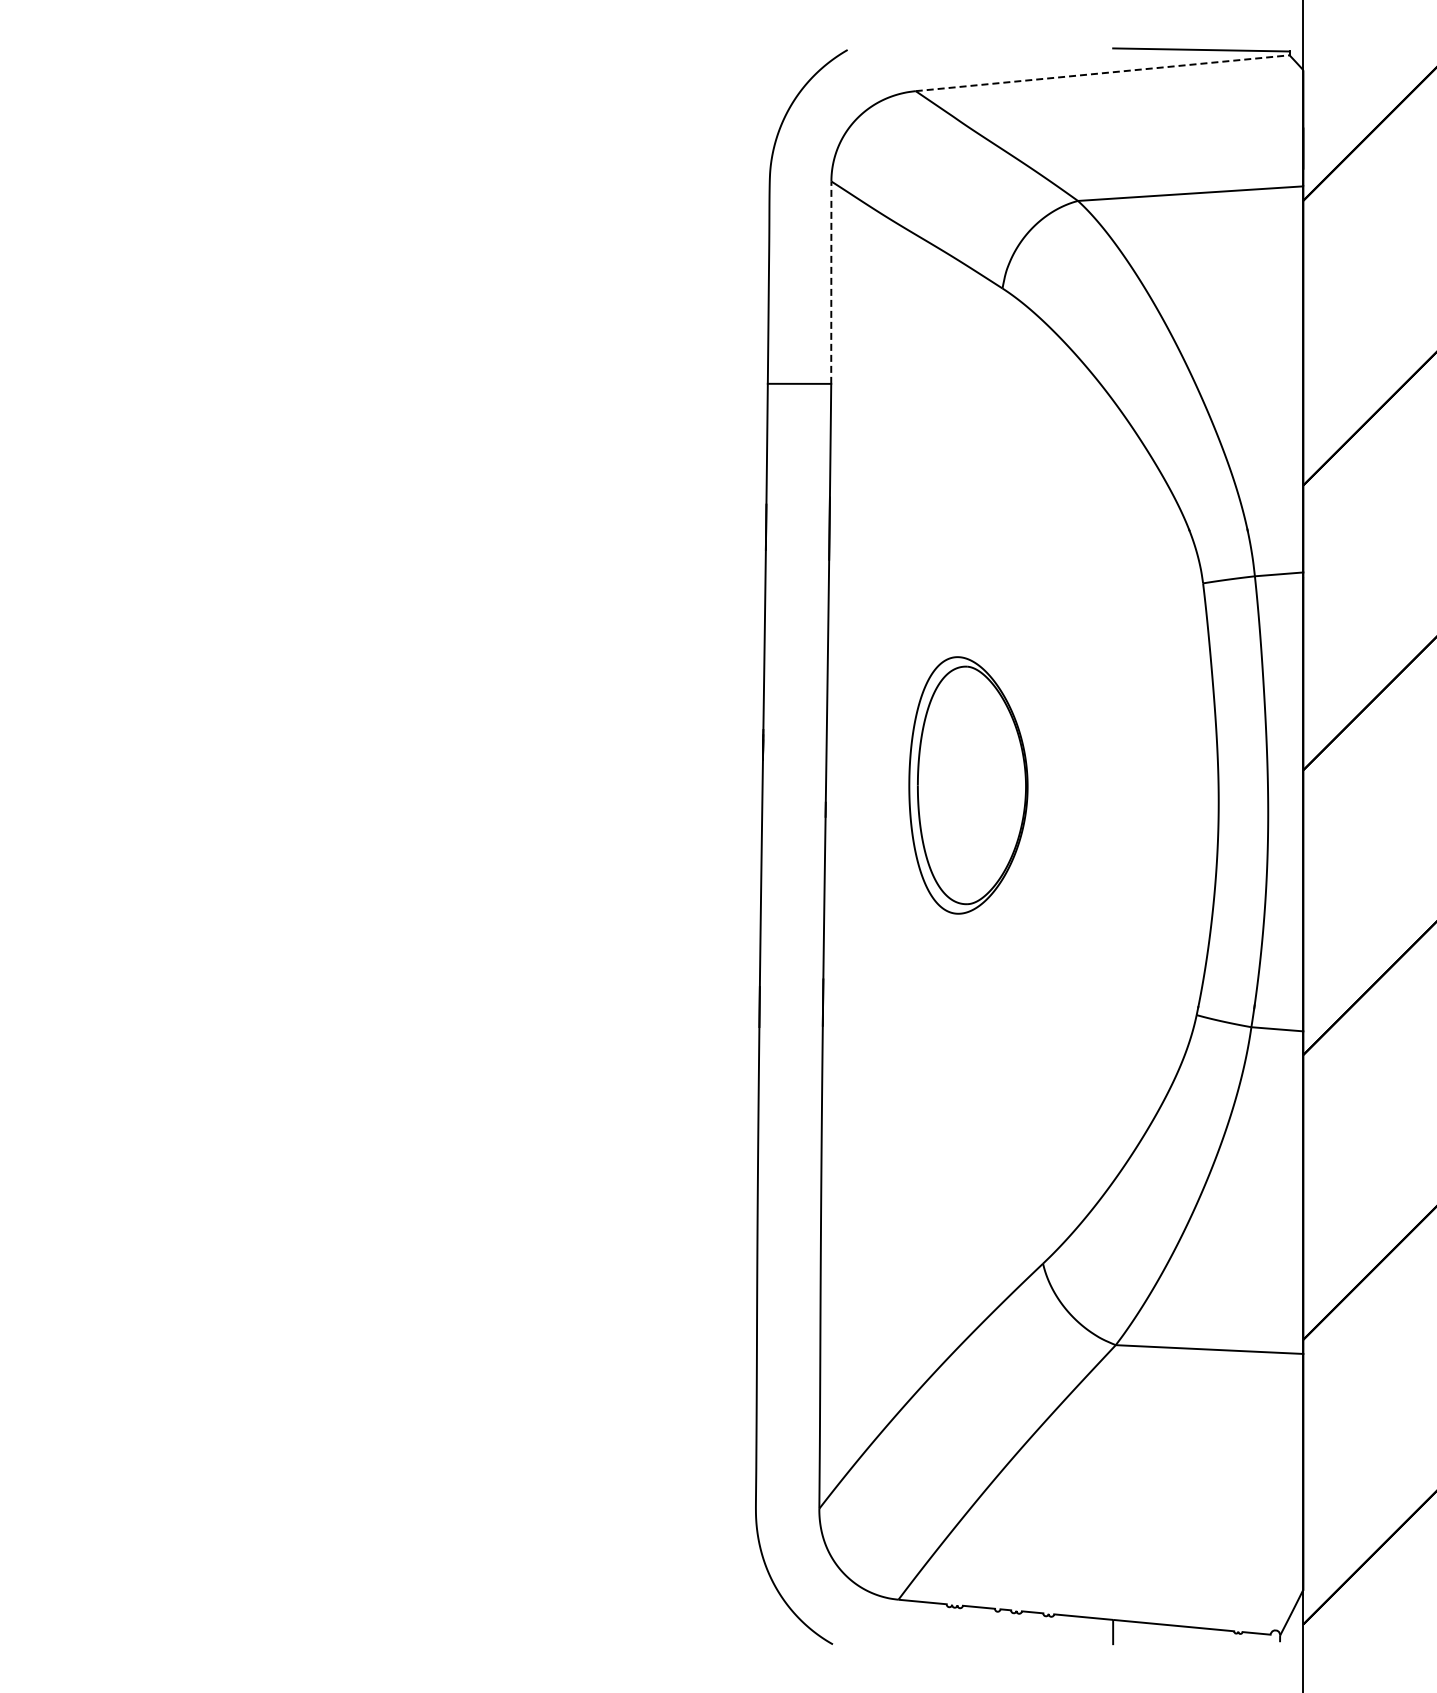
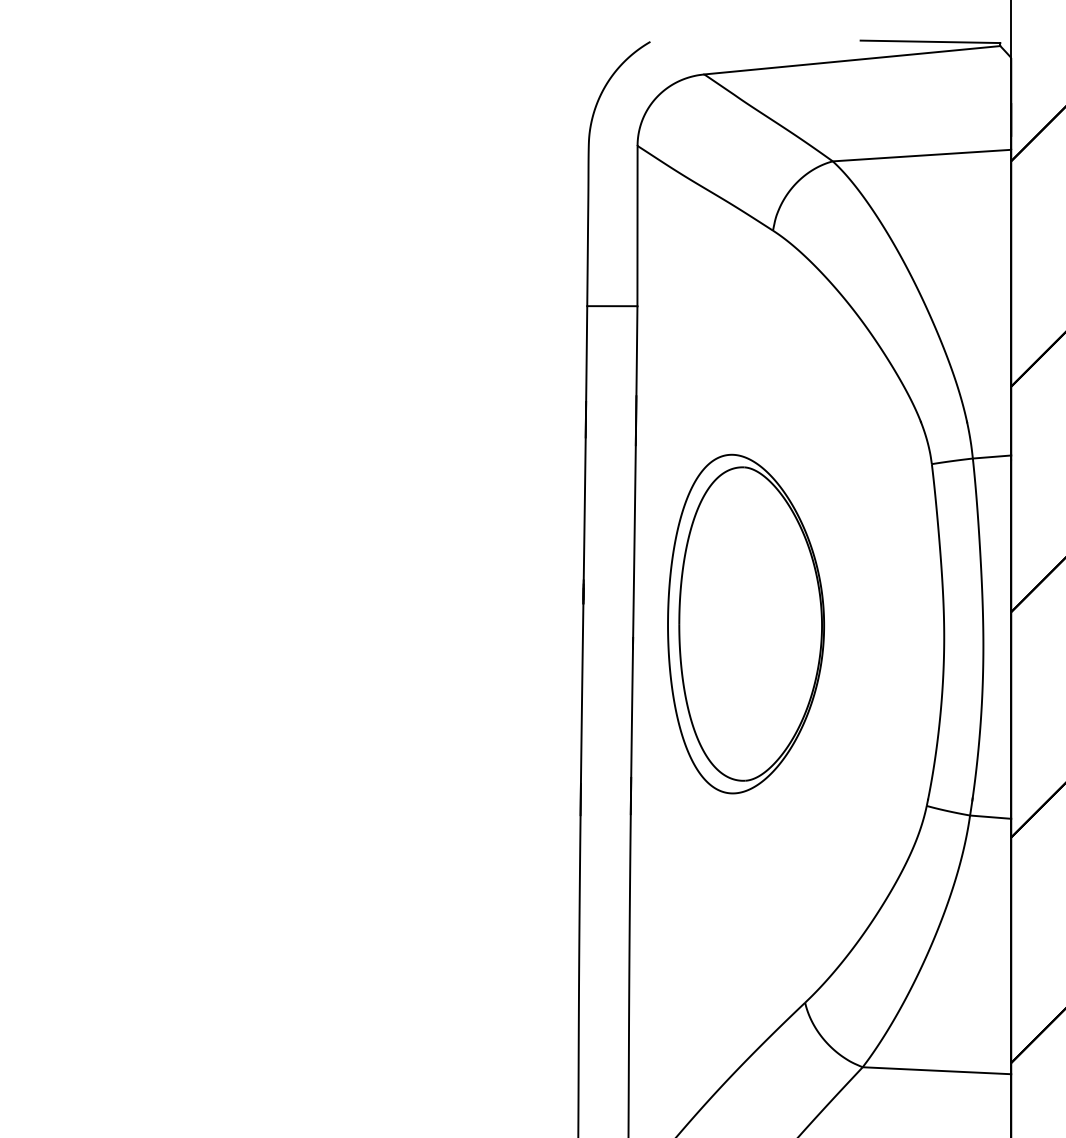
line: (1102, 73) -> (852, 60), dashed -> solid
line: (831, 282) -> (637, 225), dashed -> solid
part: (968, 785) -> (746, 624), size x1.67

